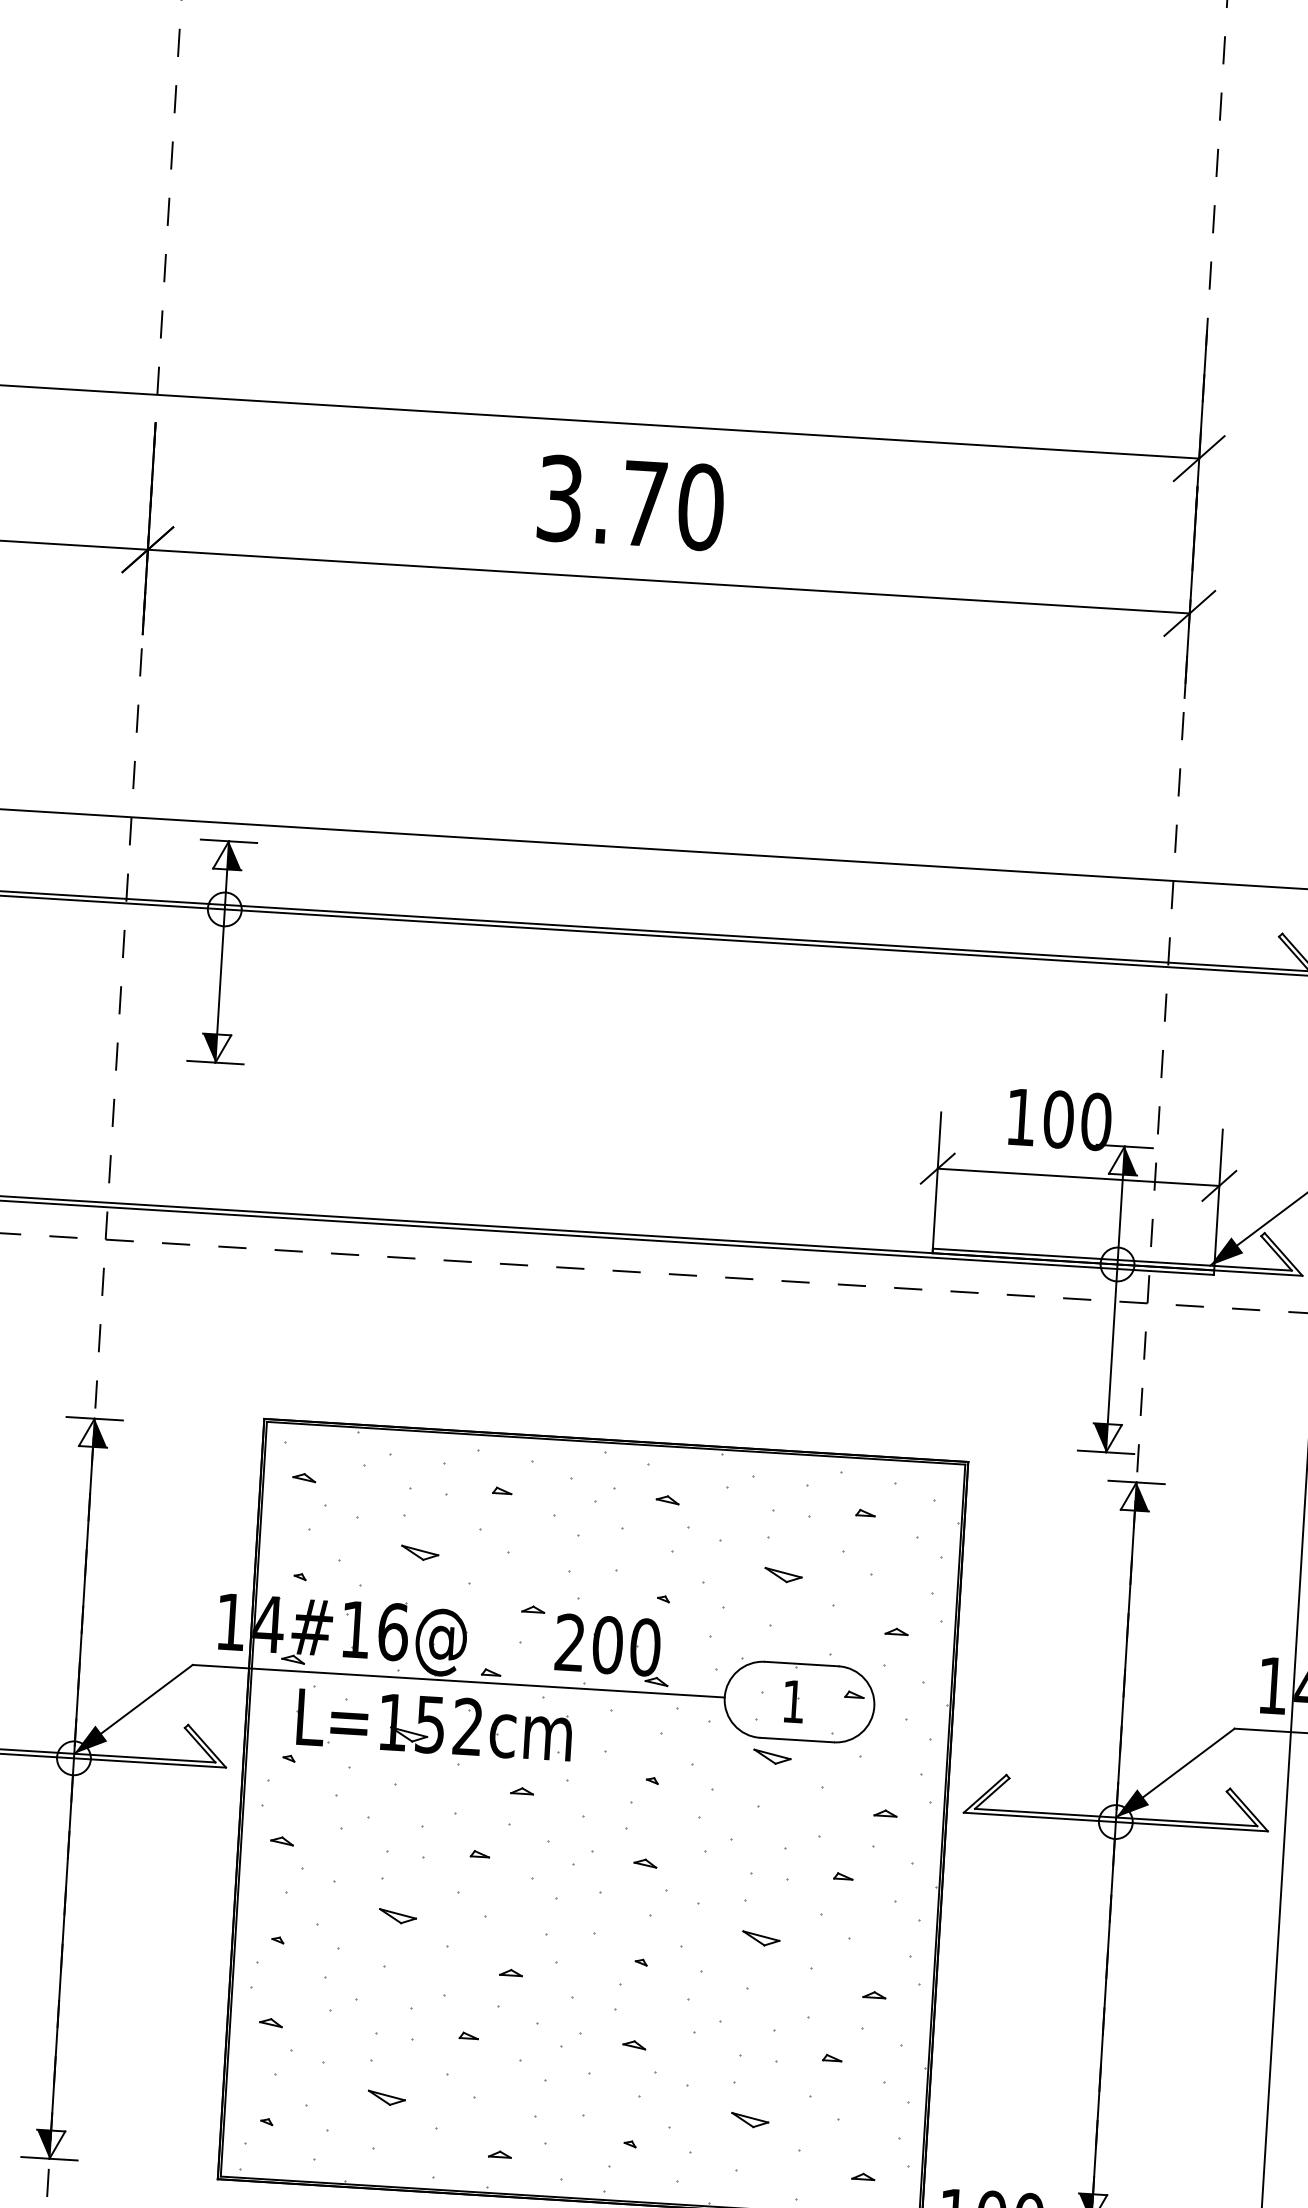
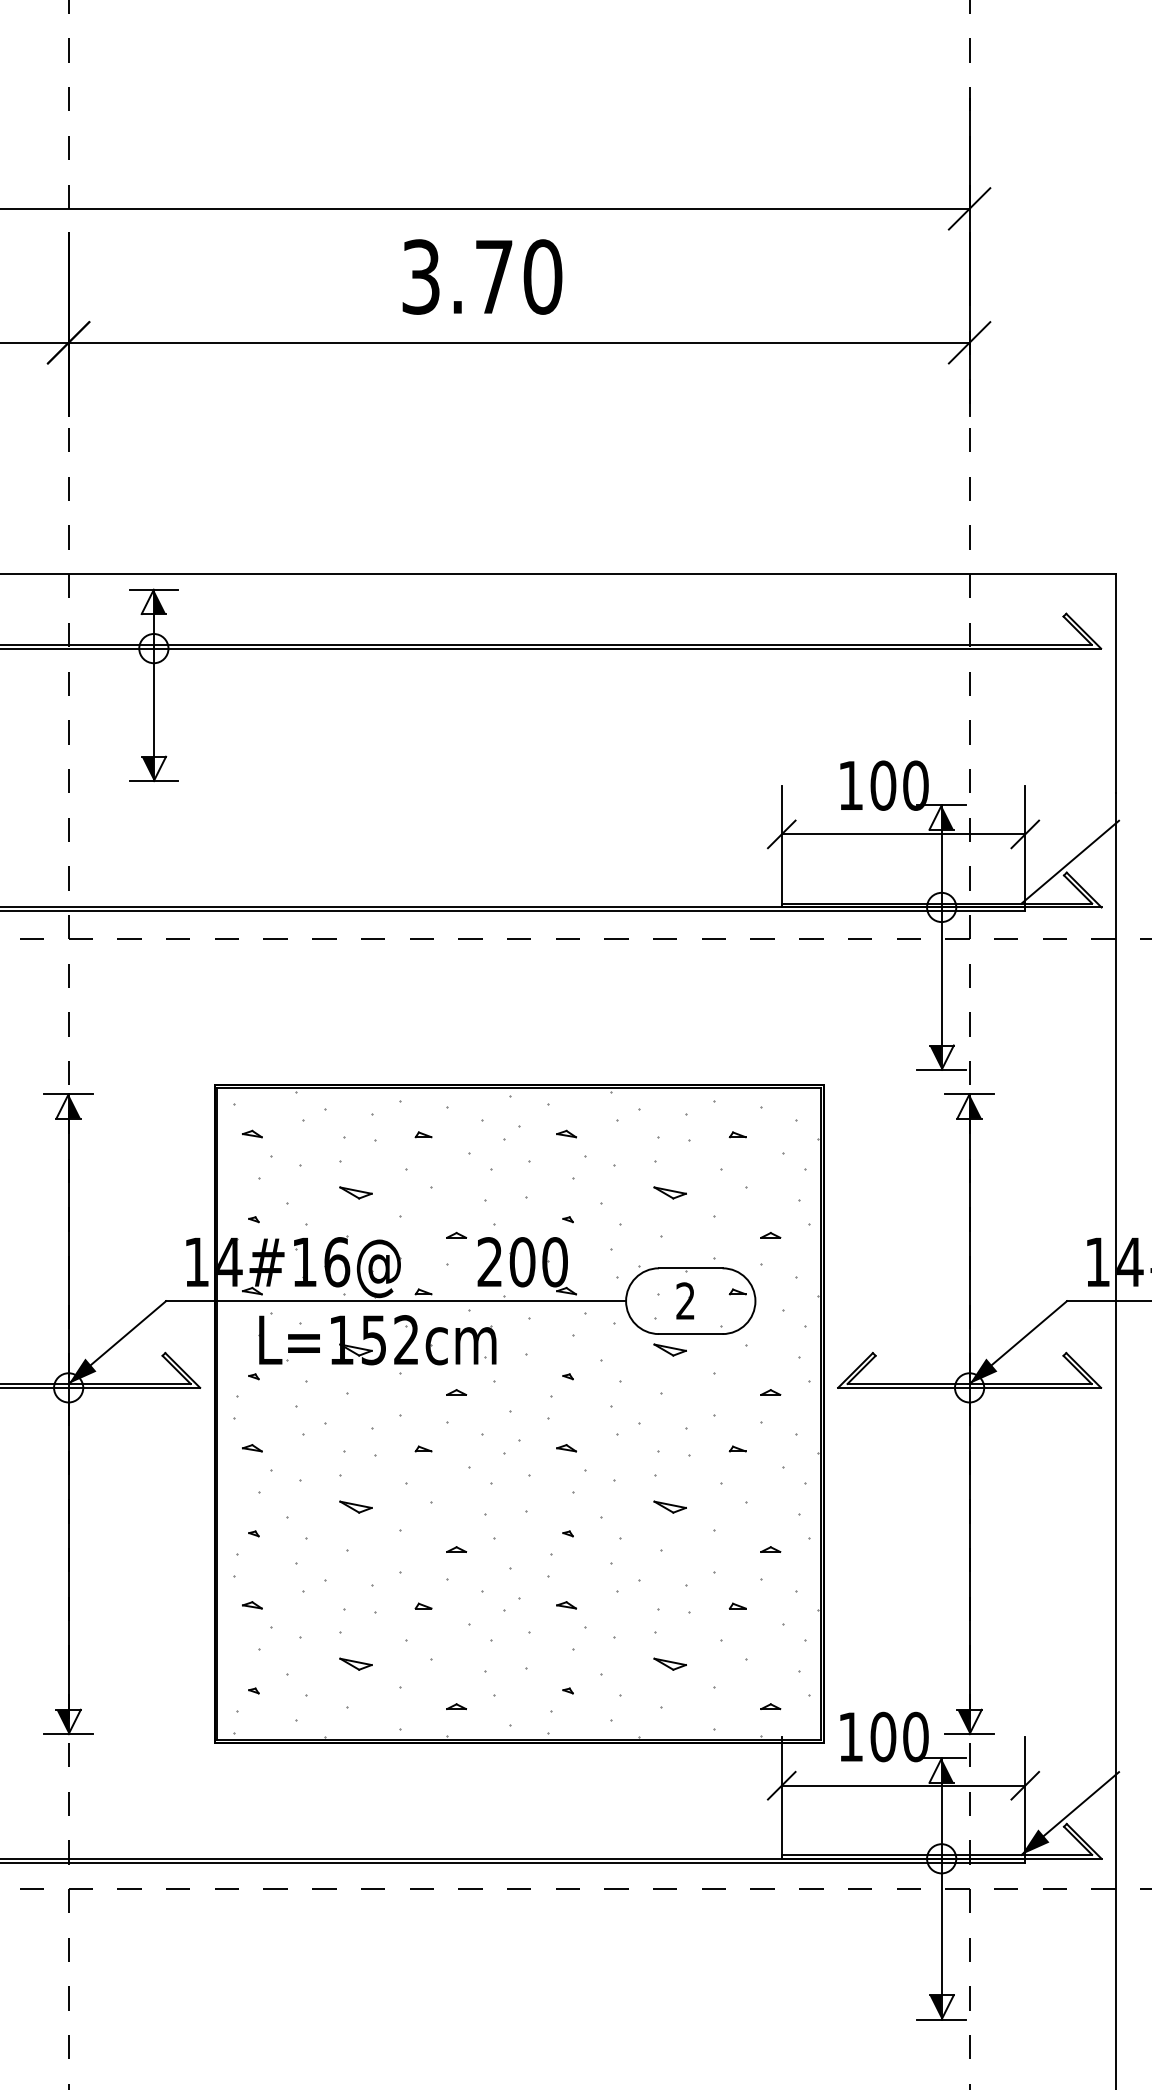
fill: (1227, 1251) -> (1035, 890), removed
text: (793, 1700) -> (685, 1300), 1 -> 2

